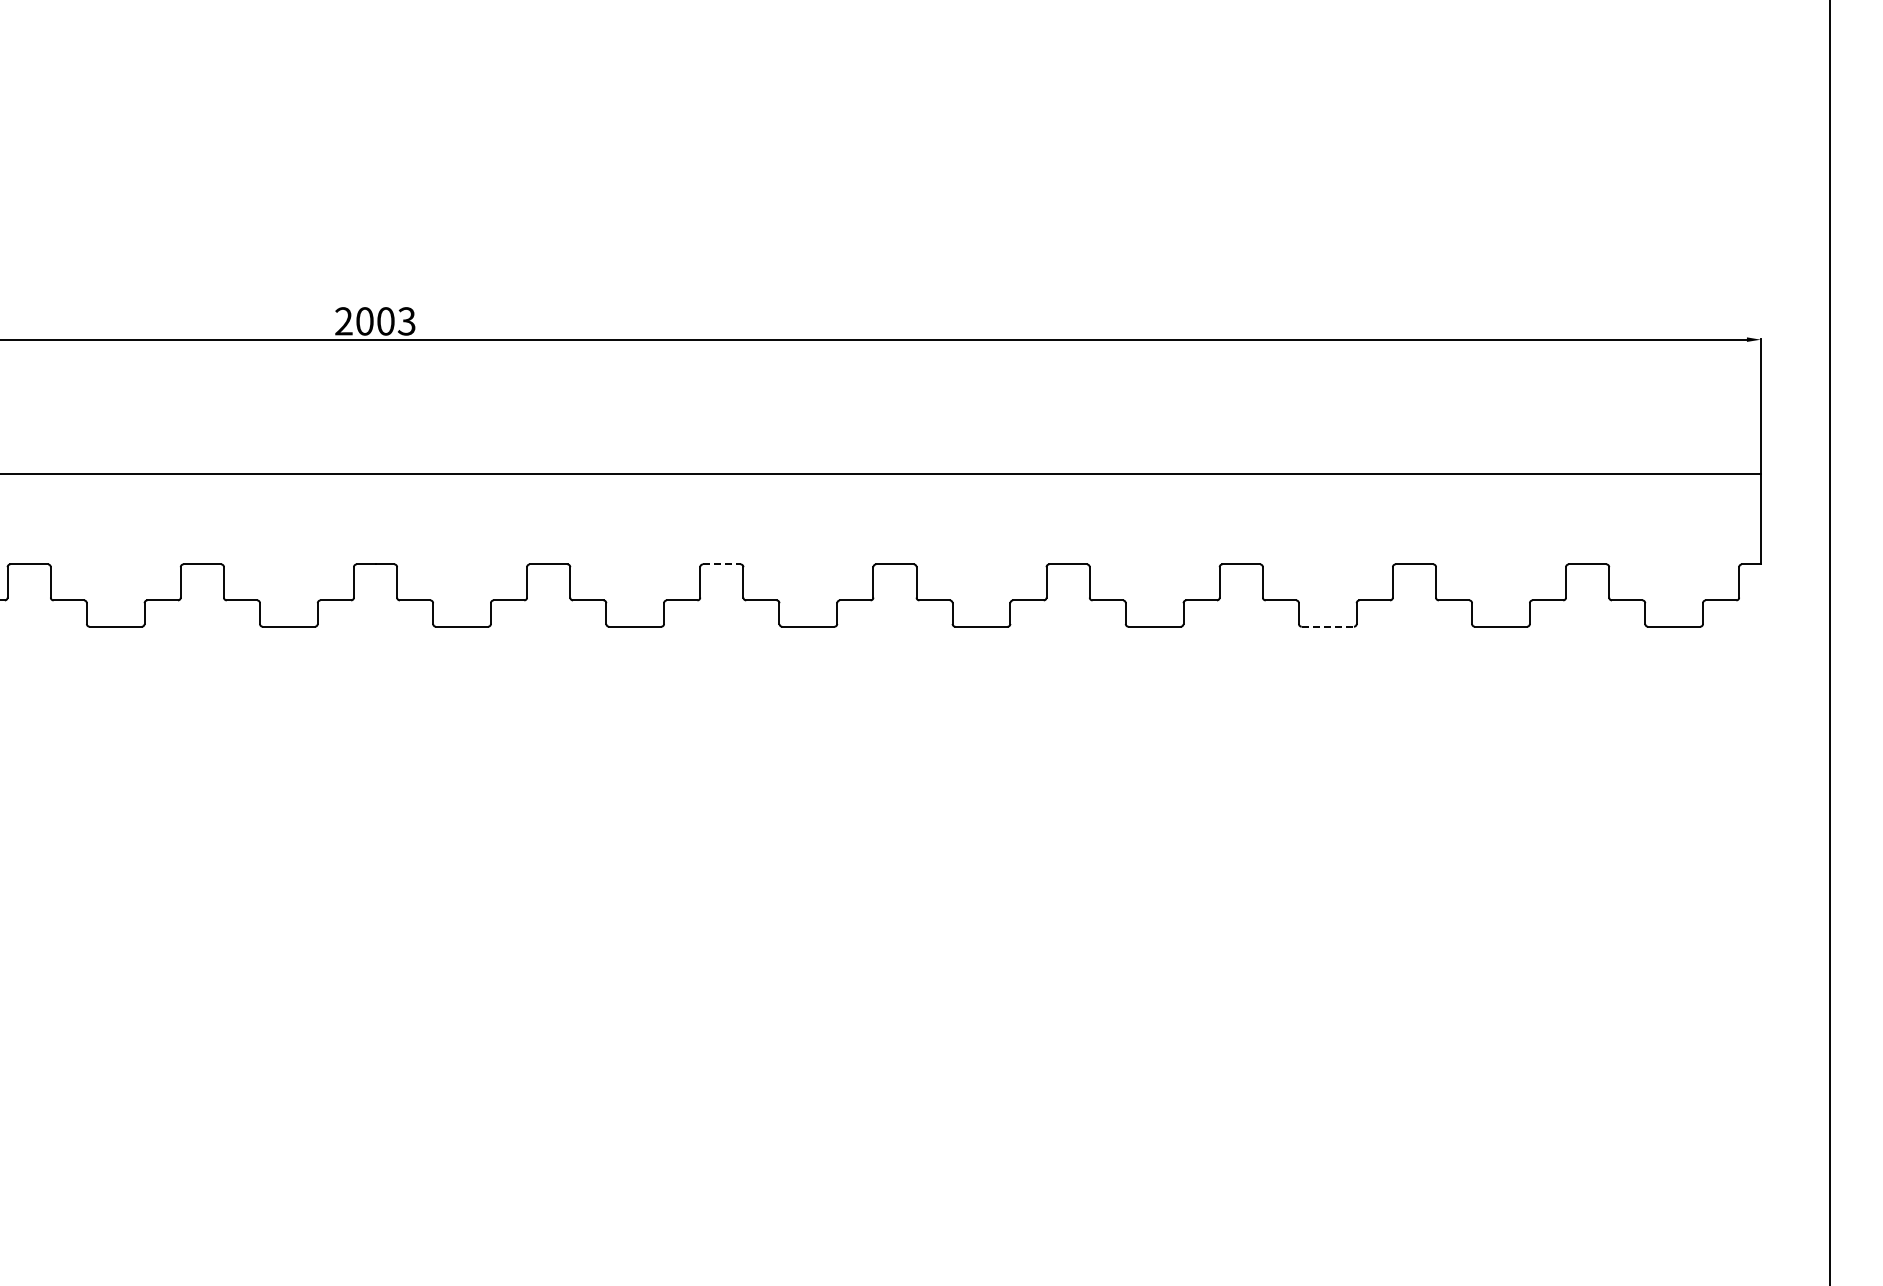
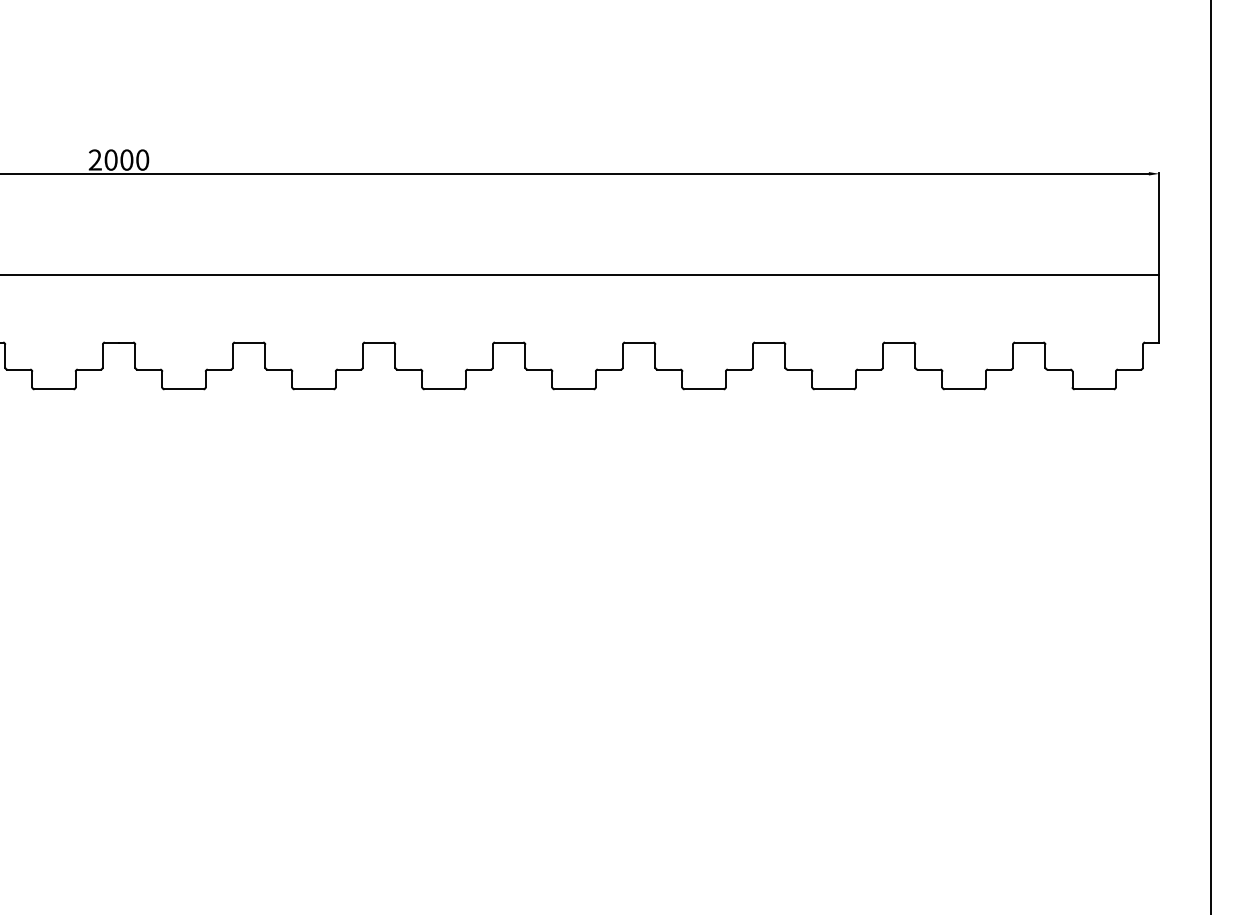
text: (406, 321) -> (142, 160), 2003 -> 2000
line: (721, 564) -> (378, 342), dashed -> solid
line: (1328, 626) -> (834, 389), dashed -> solid

